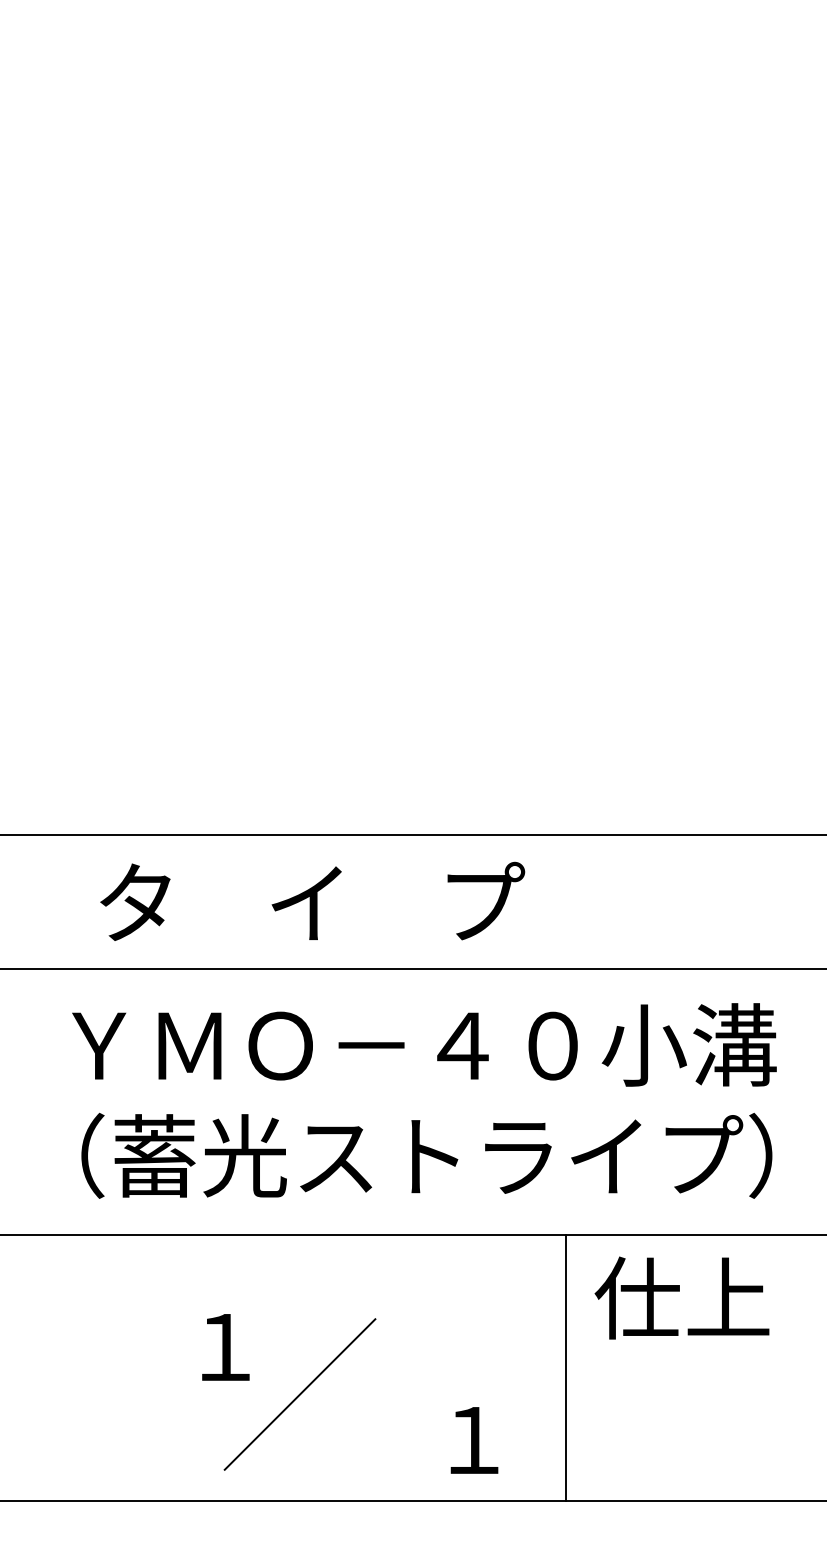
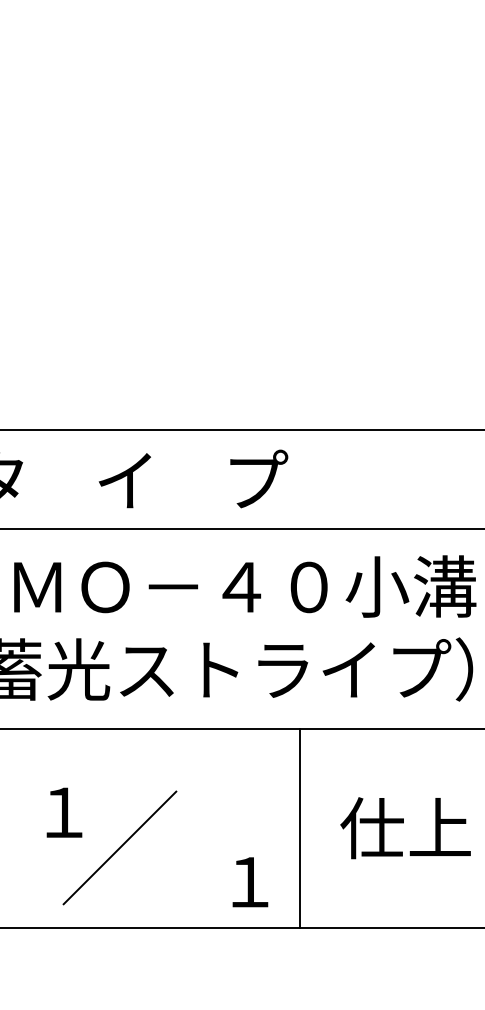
text: (681, 1297) -> (405, 827), moved
line: (566, 1367) -> (300, 827), moved

